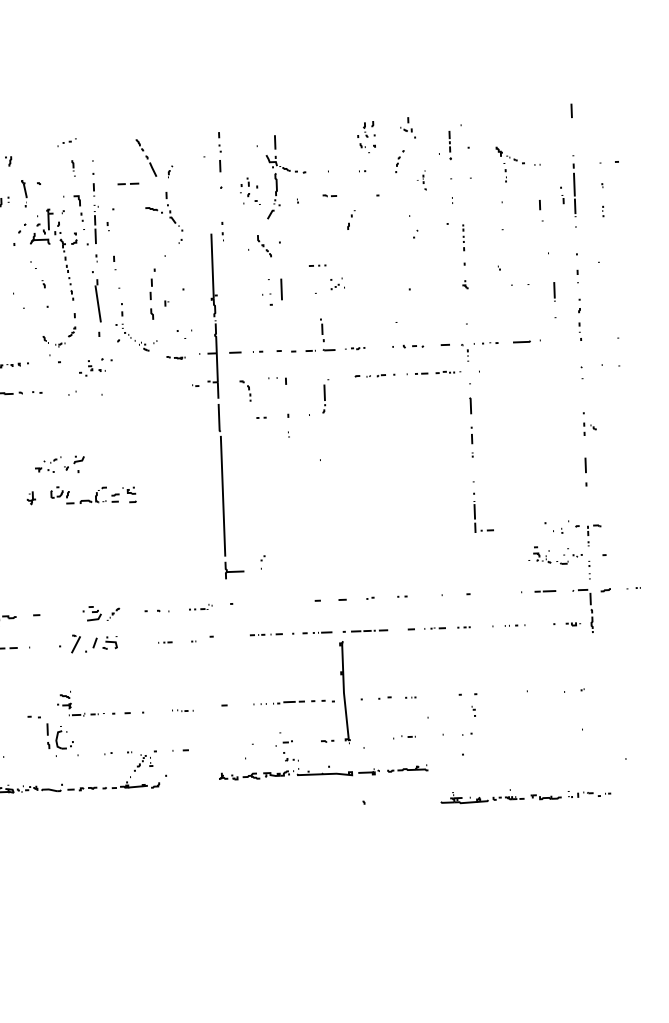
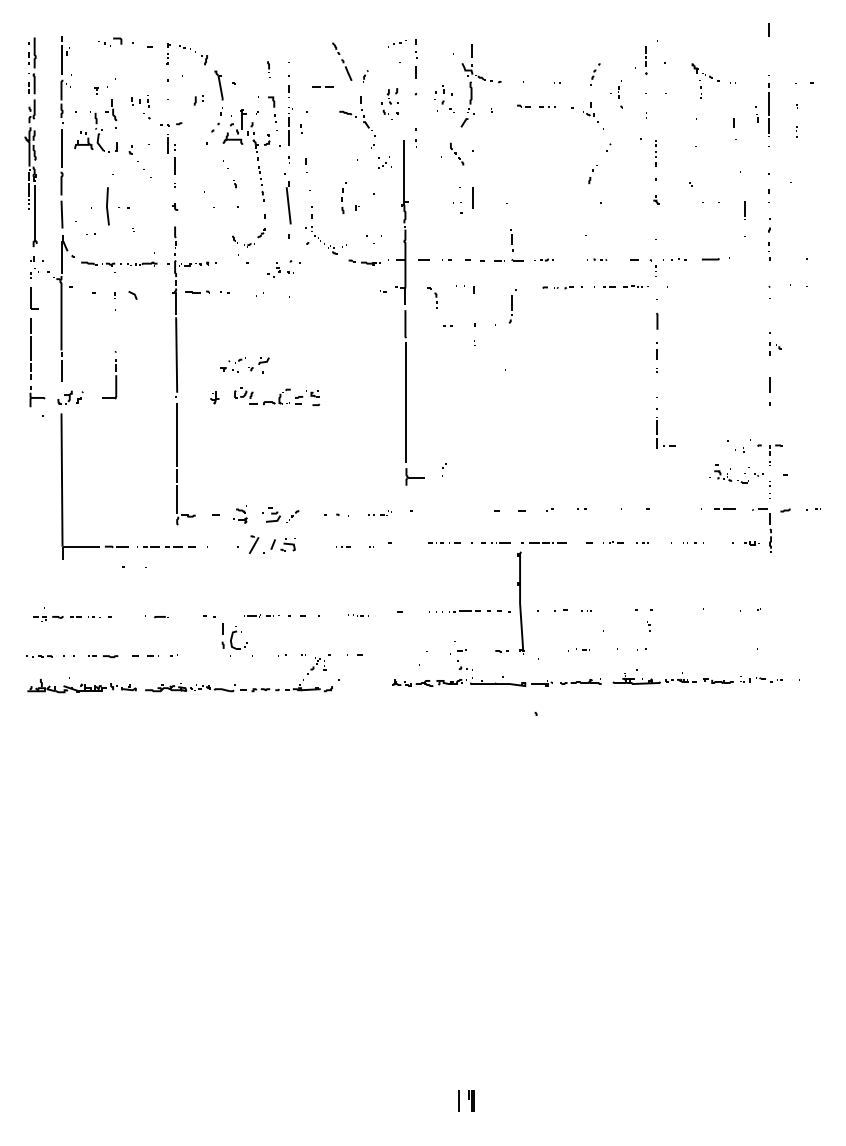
part: (407, 128) -> (590, 112), moved
part: (366, 136) -> (389, 103), moved
part: (67, 142) -> (397, 43), moved
part: (421, 180) -> (616, 94), size x1.43
part: (23, 193) -> (218, 92), size x1.67
part: (351, 220) -> (592, 174), moved
part: (317, 265) -> (547, 106), moved
part: (337, 283) -> (384, 162), moved
part: (152, 293) -> (343, 197), size x0.62
part: (408, 346) -> (597, 259), size x0.62
part: (175, 357) -> (364, 262), size x1.67
part: (64, 700) -> (240, 514), moved
part: (525, 795) -> (697, 678), moved

